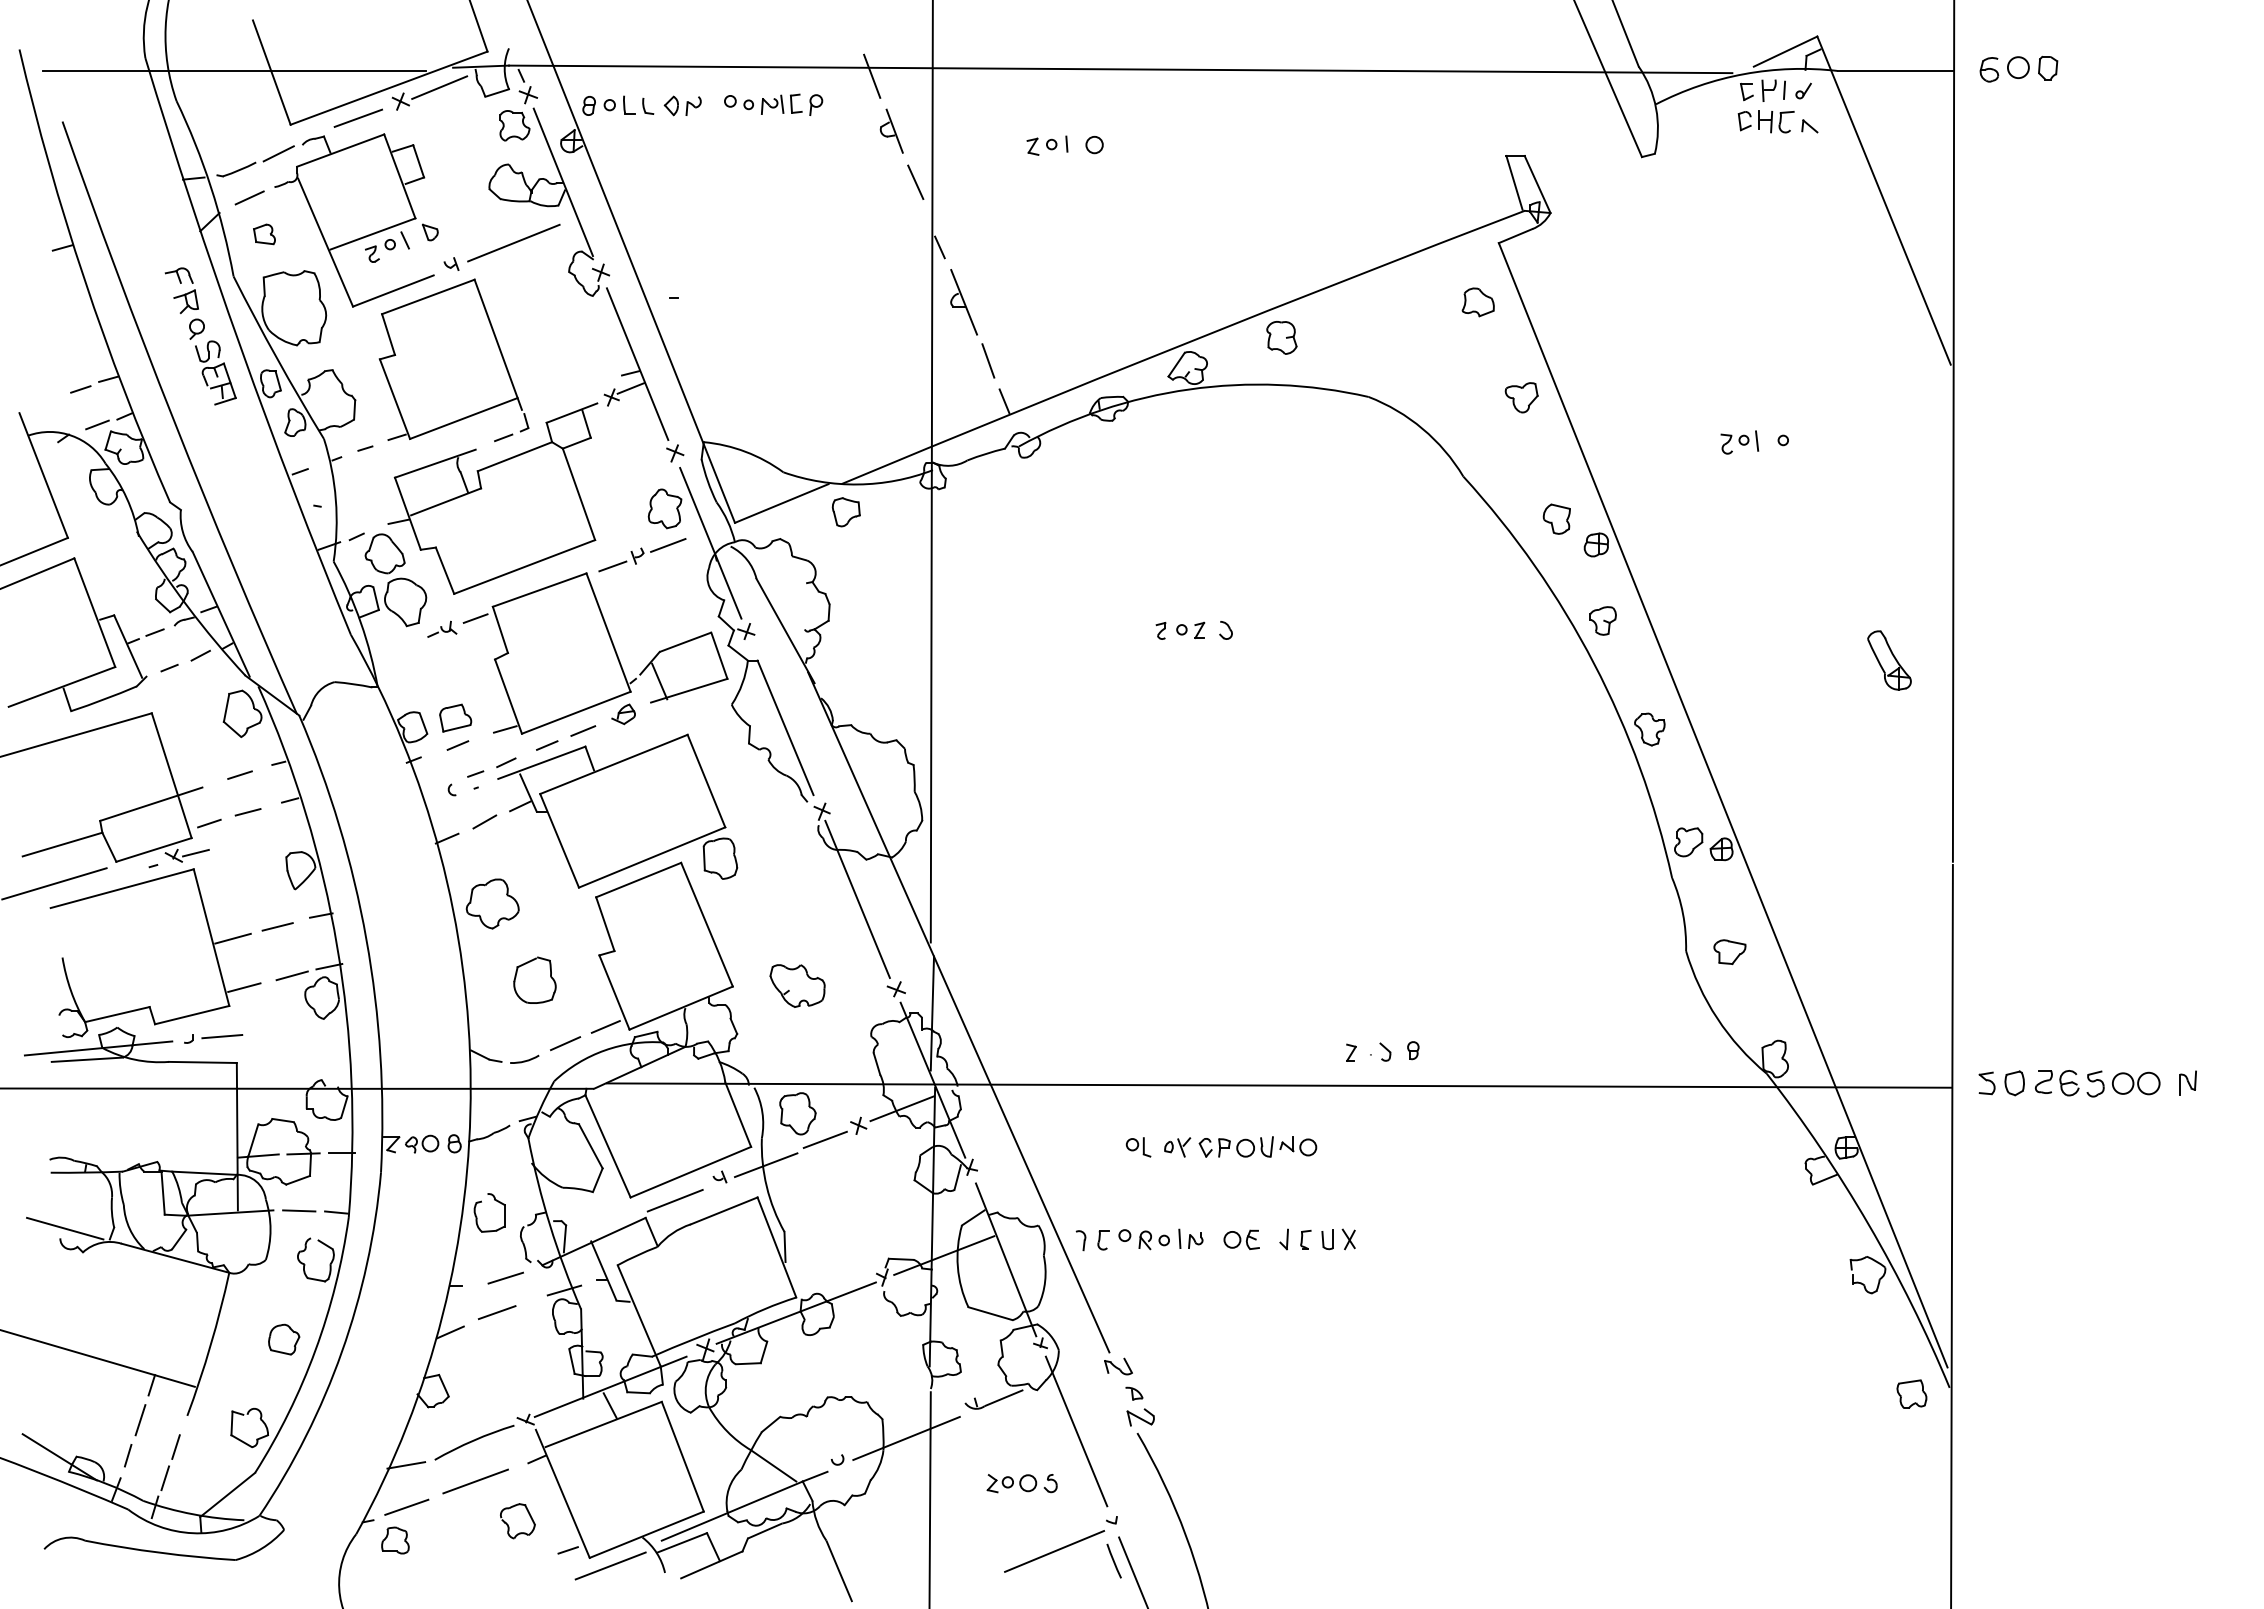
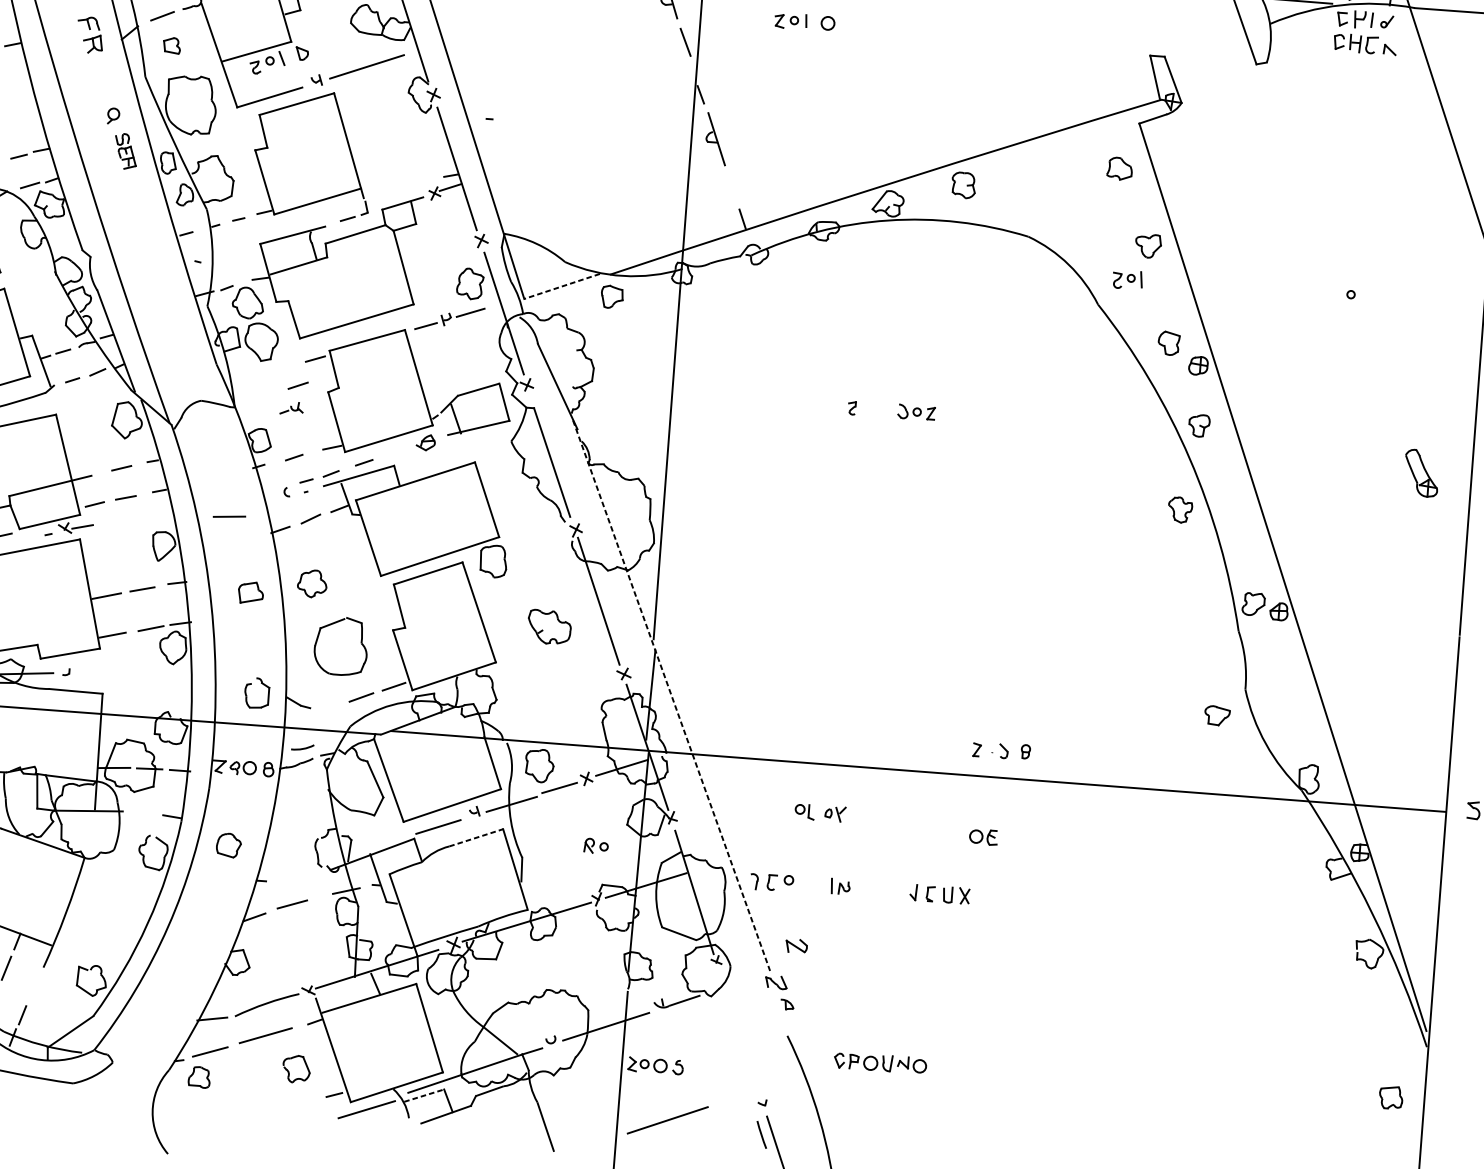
part: (181, 290) -> (90, 35), moved
line: (988, 360) -> (732, 186), removed
part: (215, 372) -> (125, 151), size x0.7
part: (1739, 442) -> (1127, 279), moved
line: (781, 503) -> (561, 286), solid -> dashed
part: (442, 628) -> (292, 407), moved
part: (1190, 629) -> (923, 412), moved
part: (455, 717) -> (250, 592), moved
part: (1649, 729) -> (1180, 510), moved
line: (583, 730) -> (298, 385), moved
part: (492, 903) -> (312, 583), size x0.7
part: (1729, 952) -> (1216, 716), moved
part: (534, 979) -> (340, 645), size x1.6
part: (797, 985) -> (549, 626), moved
line: (958, 1012) -> (671, 695), solid -> dashed
line: (222, 1036) -> (229, 516), moved
arc: (524, 1060) -> (302, 748), moved
part: (1257, 1146) -> (880, 1062), moved
part: (481, 1202) -> (251, 684), moved
line: (299, 1210) -> (143, 813), removed
line: (724, 1210) -> (476, 837), solid -> dashed
part: (1241, 1239) -> (983, 836), moved
part: (1153, 1240) -> (595, 846), moved
line: (505, 1277) -> (300, 877), removed
part: (284, 1339) -> (229, 845), moved
part: (1911, 1393) -> (1390, 1097), moved
part: (1140, 1417) -> (796, 946), moved
line: (1076, 1431) -> (739, 1031), removed
line: (175, 1446) -> (32, 990), removed
part: (1021, 1483) -> (655, 1065), moved
line: (682, 1542) -> (424, 1095), solid -> dashed
line: (1054, 1551) -> (667, 1120), moved

